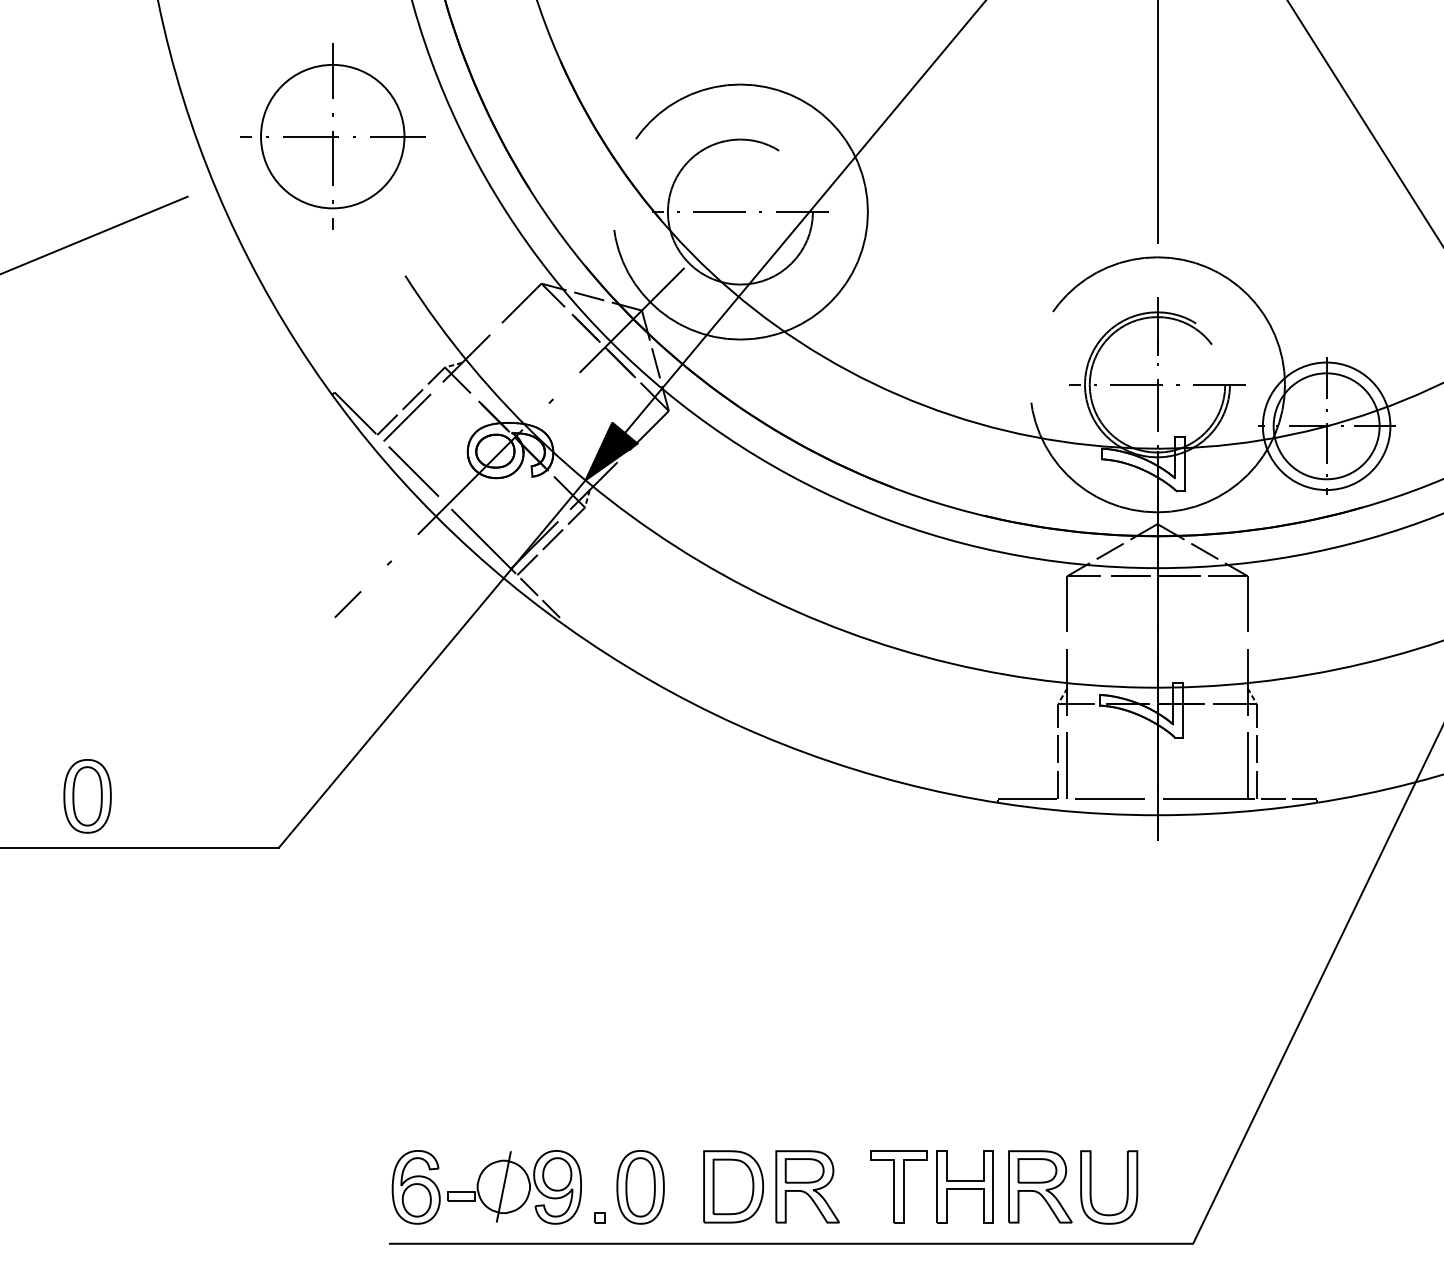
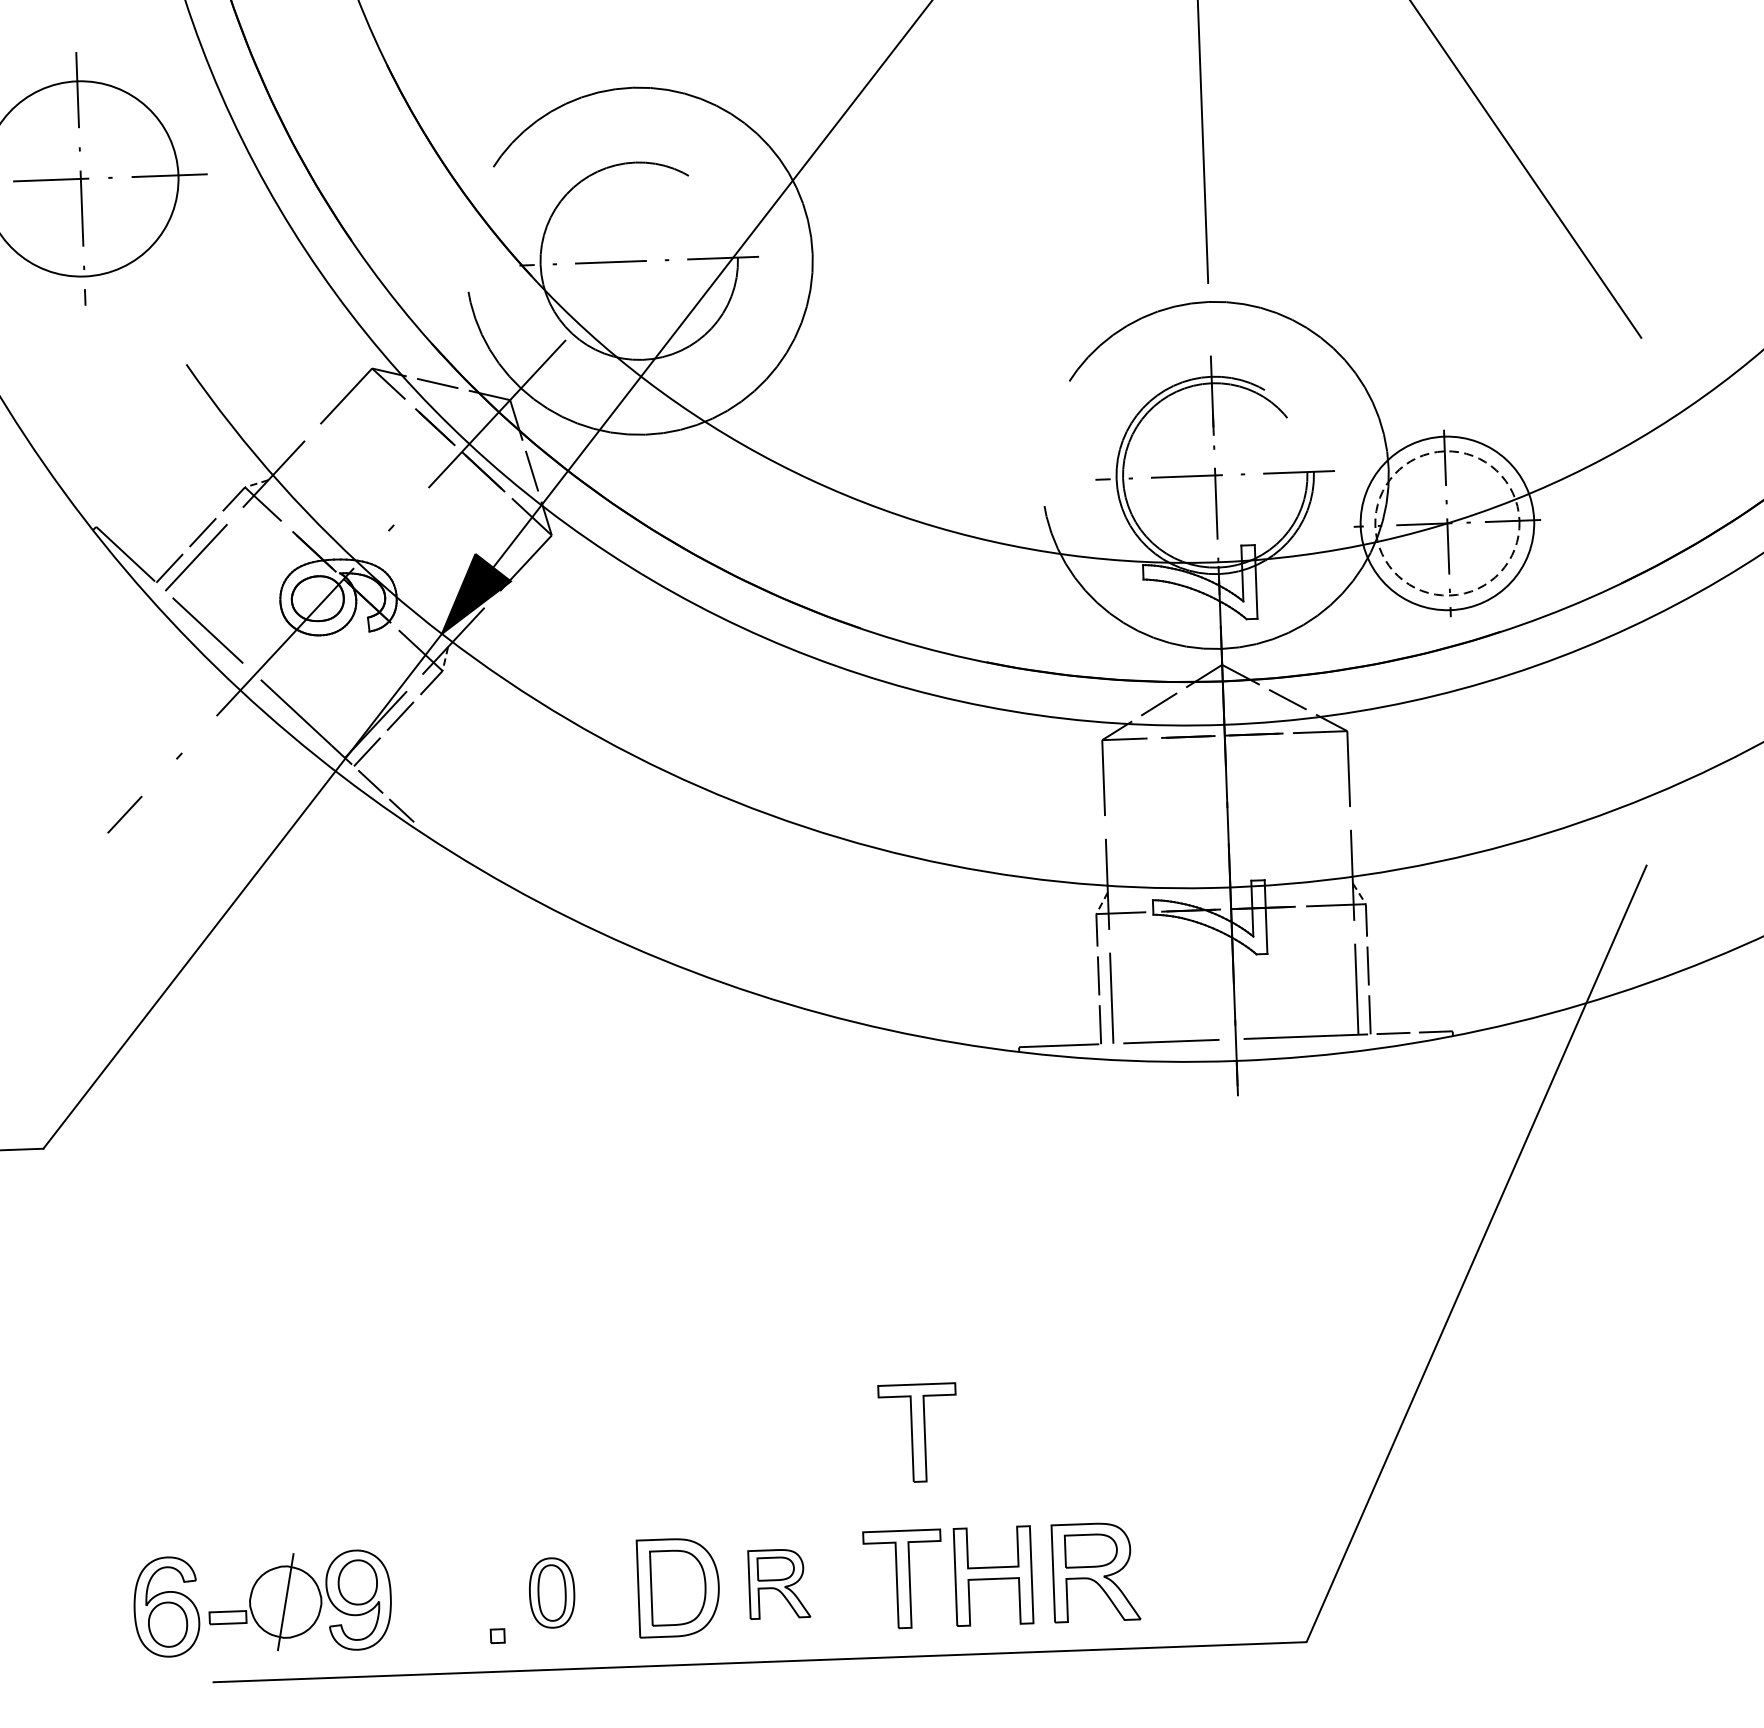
circle: (1326, 426) -> (1447, 523), solid -> dashed
part: (913, 1079) -> (917, 1432), added
part: (807, 1186) -> (779, 1583), size x0.7
part: (486, 1187) -> (262, 1603), moved
part: (640, 1187) -> (551, 1593), size x0.7
part: (1091, 1187) -> (1165, 1570), removed

